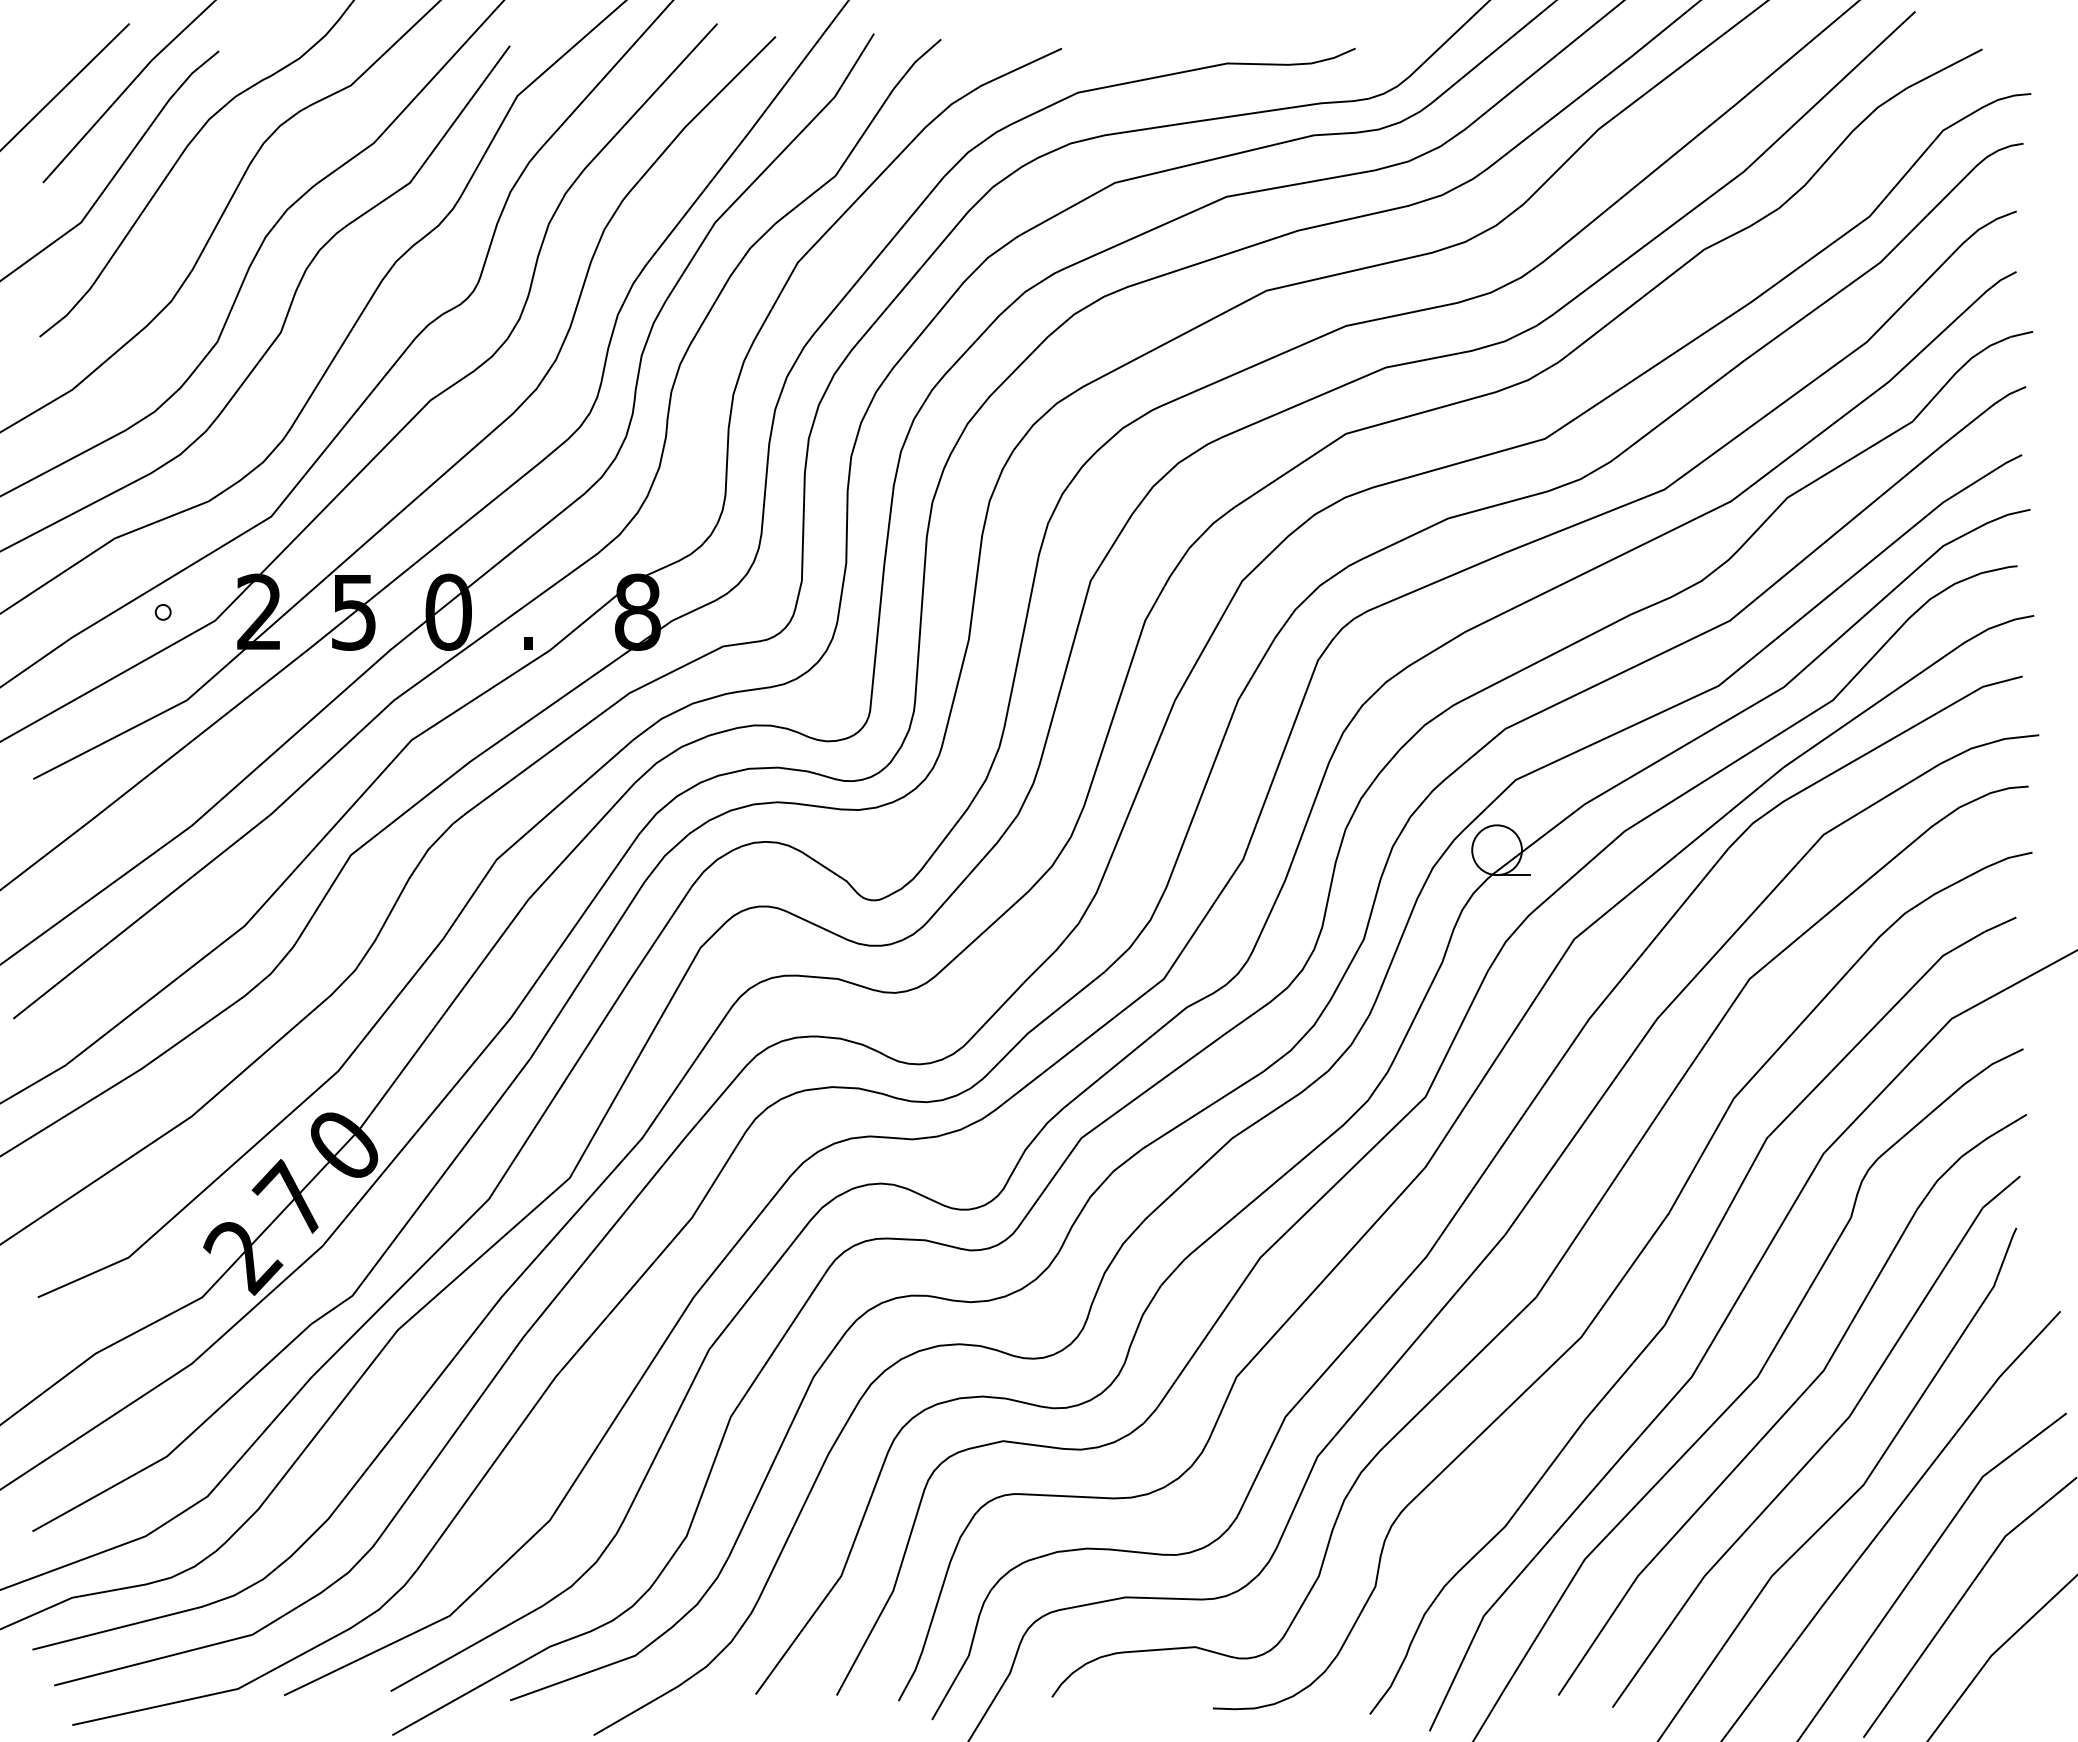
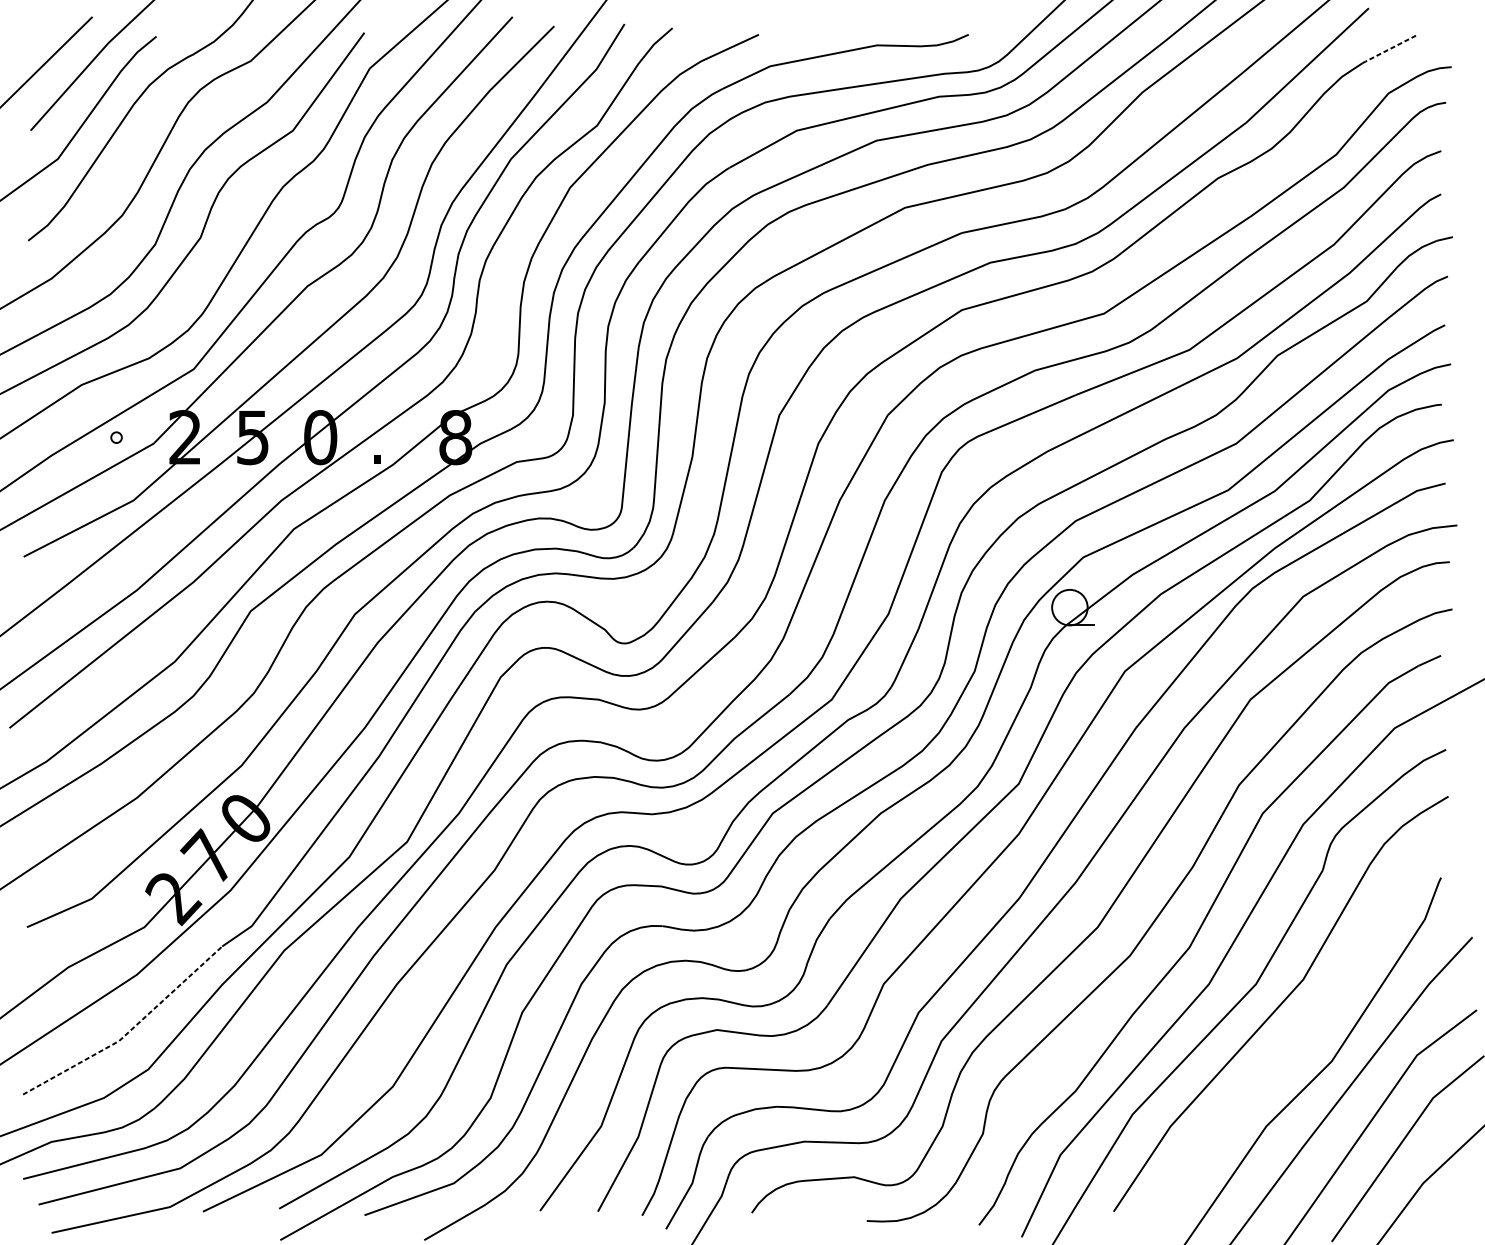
line: (1944, 68) -> (1389, 48), solid -> dashed
line: (182, 1442) -> (130, 1030), solid -> dashed
line: (1822, 1444) -> (1302, 1032), removed

